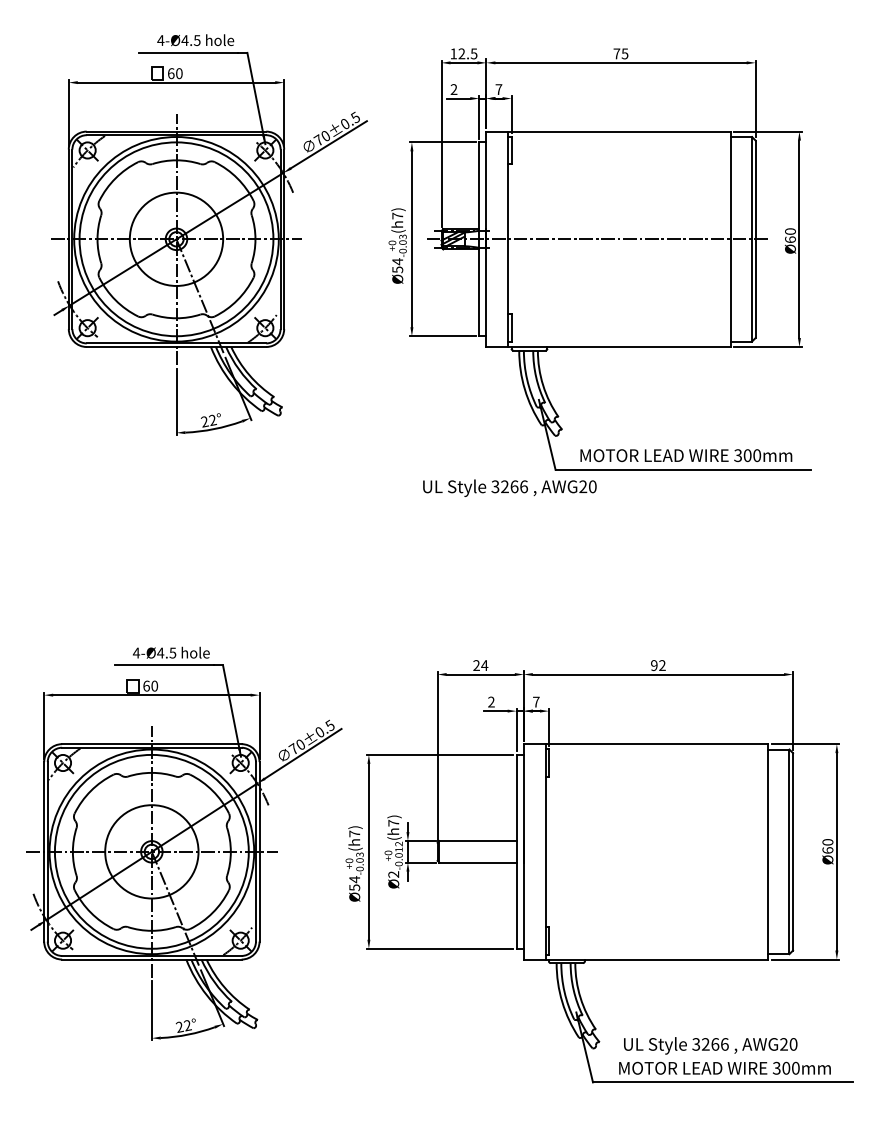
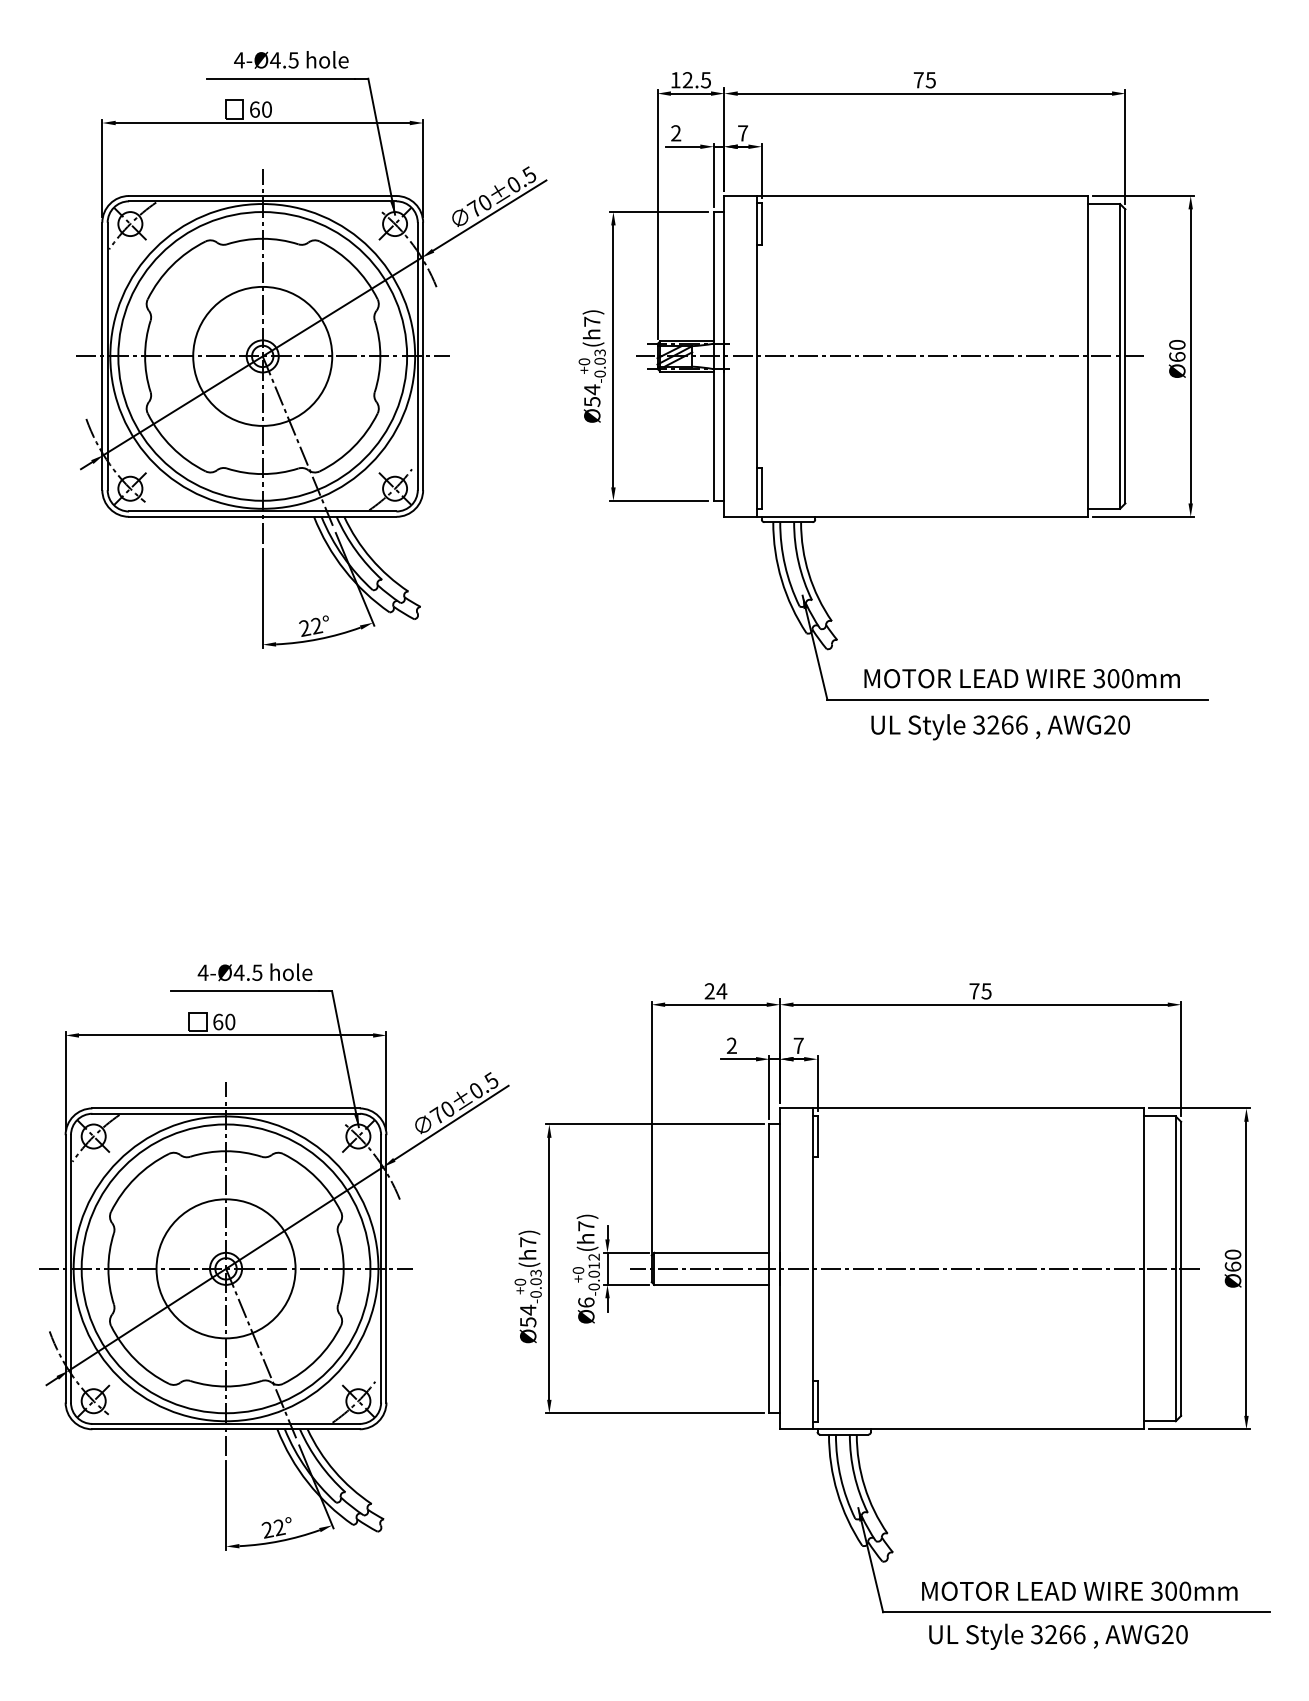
text: (509, 487) -> (1000, 726), moved
text: (658, 665) -> (980, 991), 92 -> 75
line: (613, 851) -> (913, 1268), added
text: (393, 874) -> (585, 1302), Ø2 -> Ø6
text: (710, 1045) -> (1058, 1636), moved

